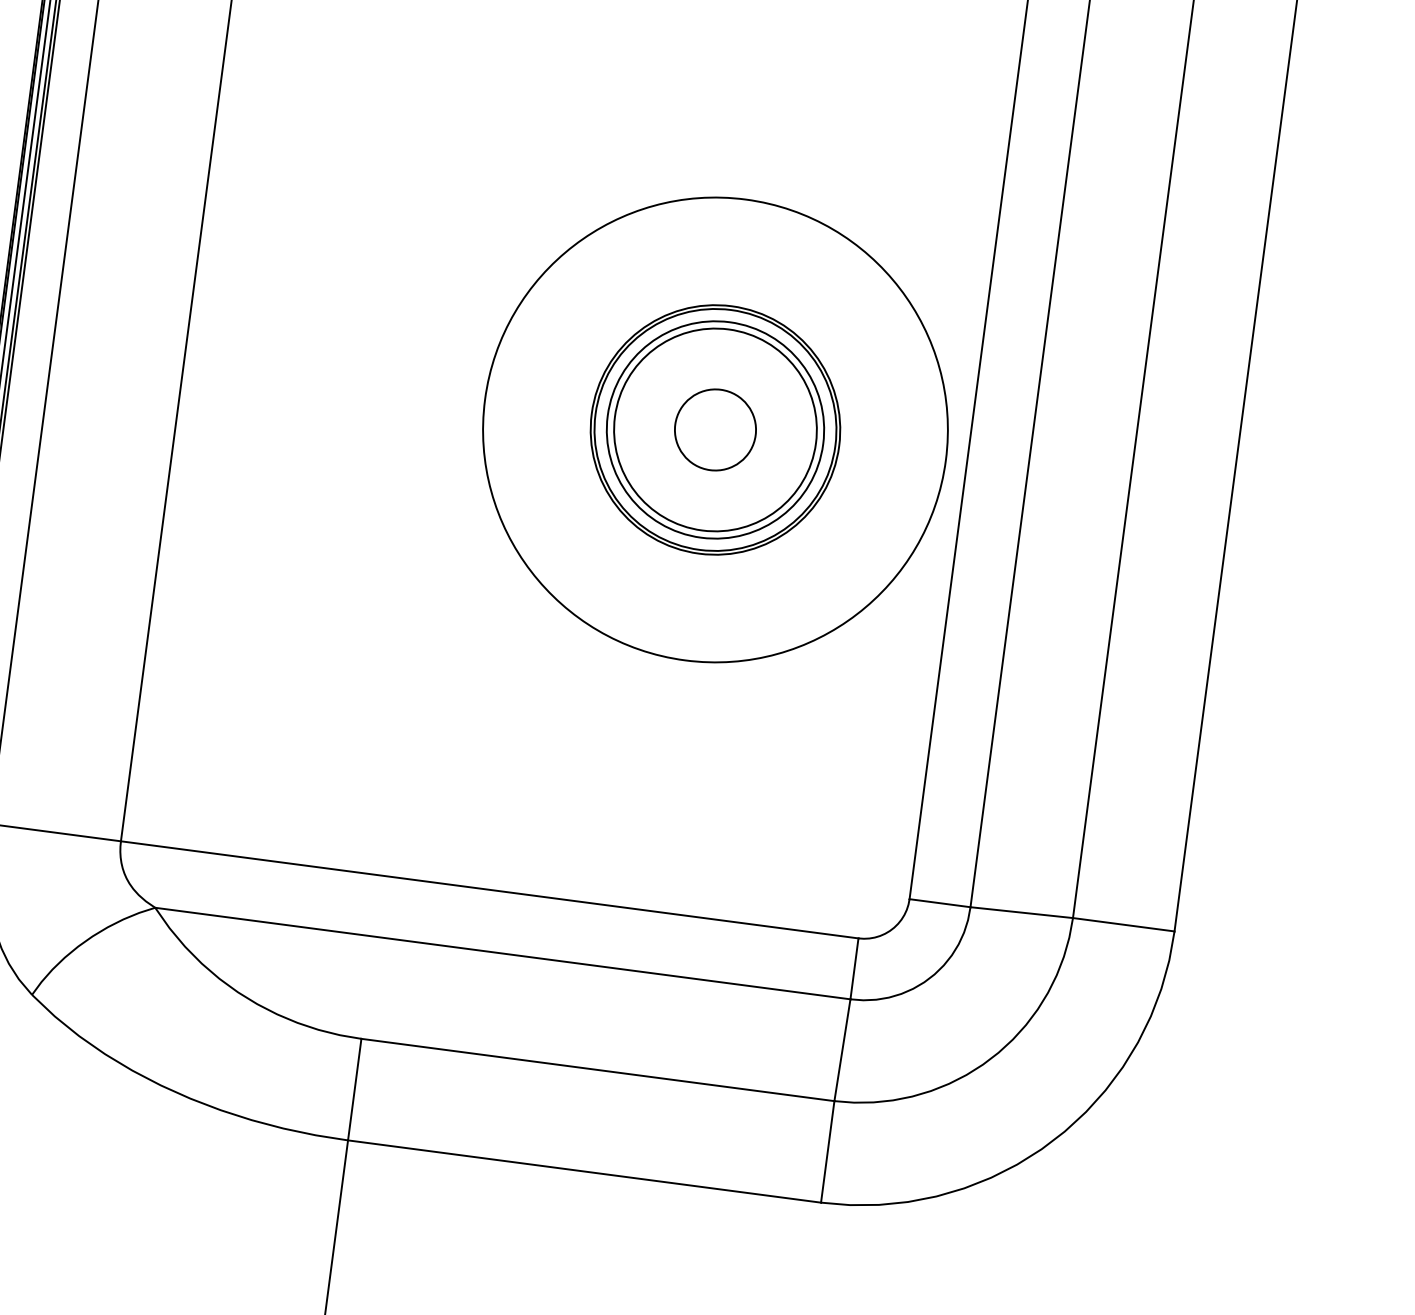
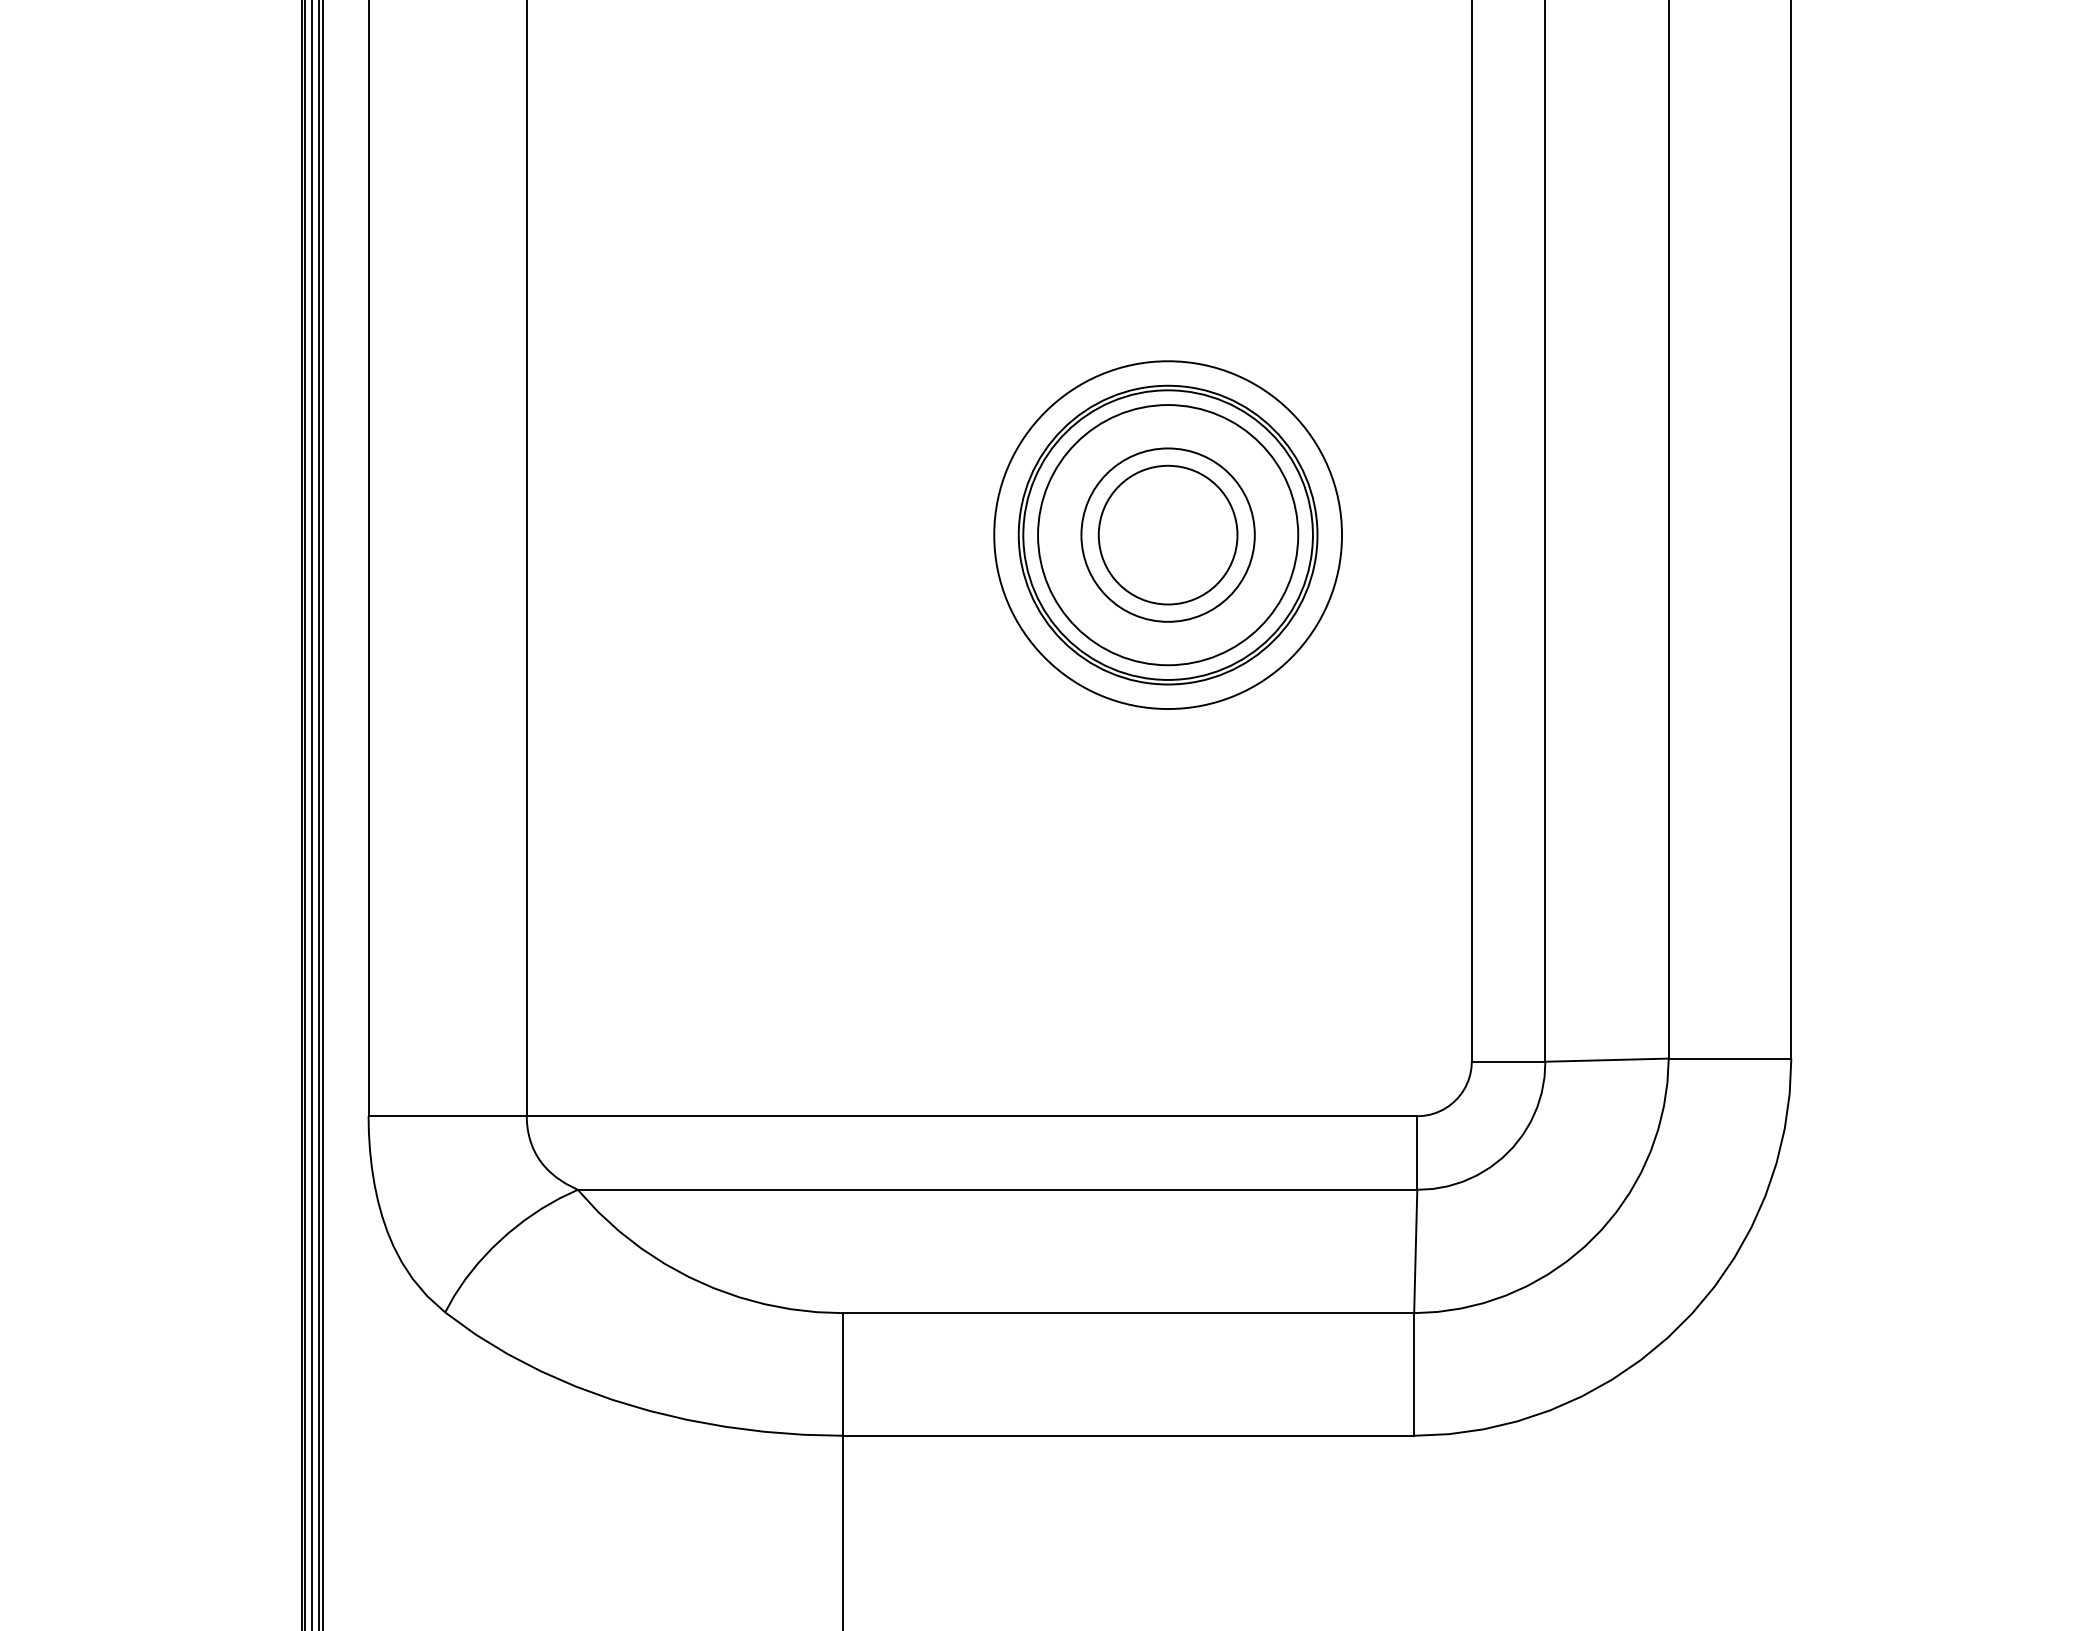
circle: (715, 429) -> (1167, 534), size x0.71
circle: (715, 429) -> (1167, 534), size x1.43
circle: (715, 430) -> (1168, 535), size x0.62

